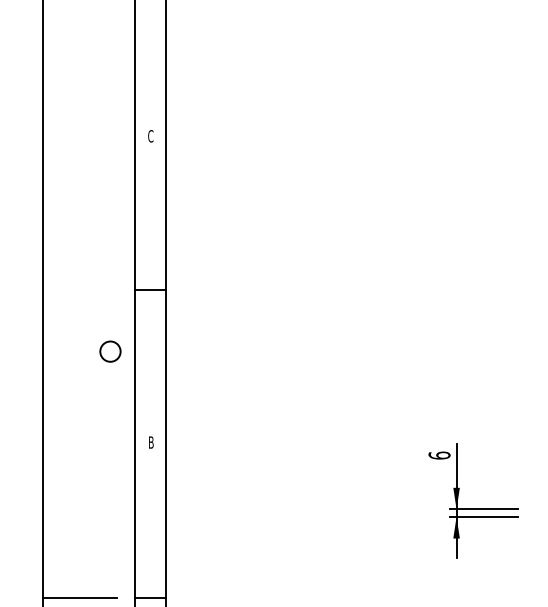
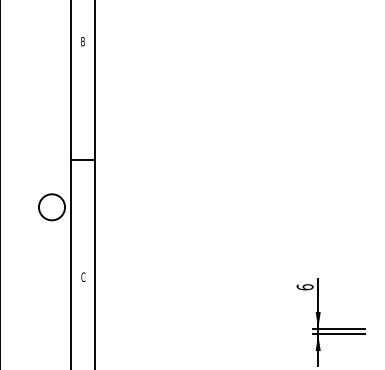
text: (150, 136) -> (82, 41), C -> B
circle: (110, 351) -> (52, 207), size x1.67
text: (150, 442) -> (82, 277), B -> C

